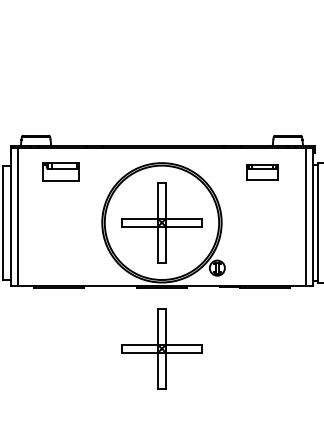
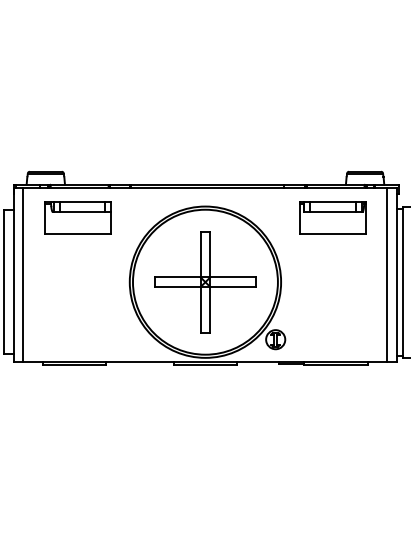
part: (61, 171) -> (78, 217), size x1.43
part: (262, 172) -> (332, 218), size x1.67
part: (161, 348) -> (204, 441), removed

